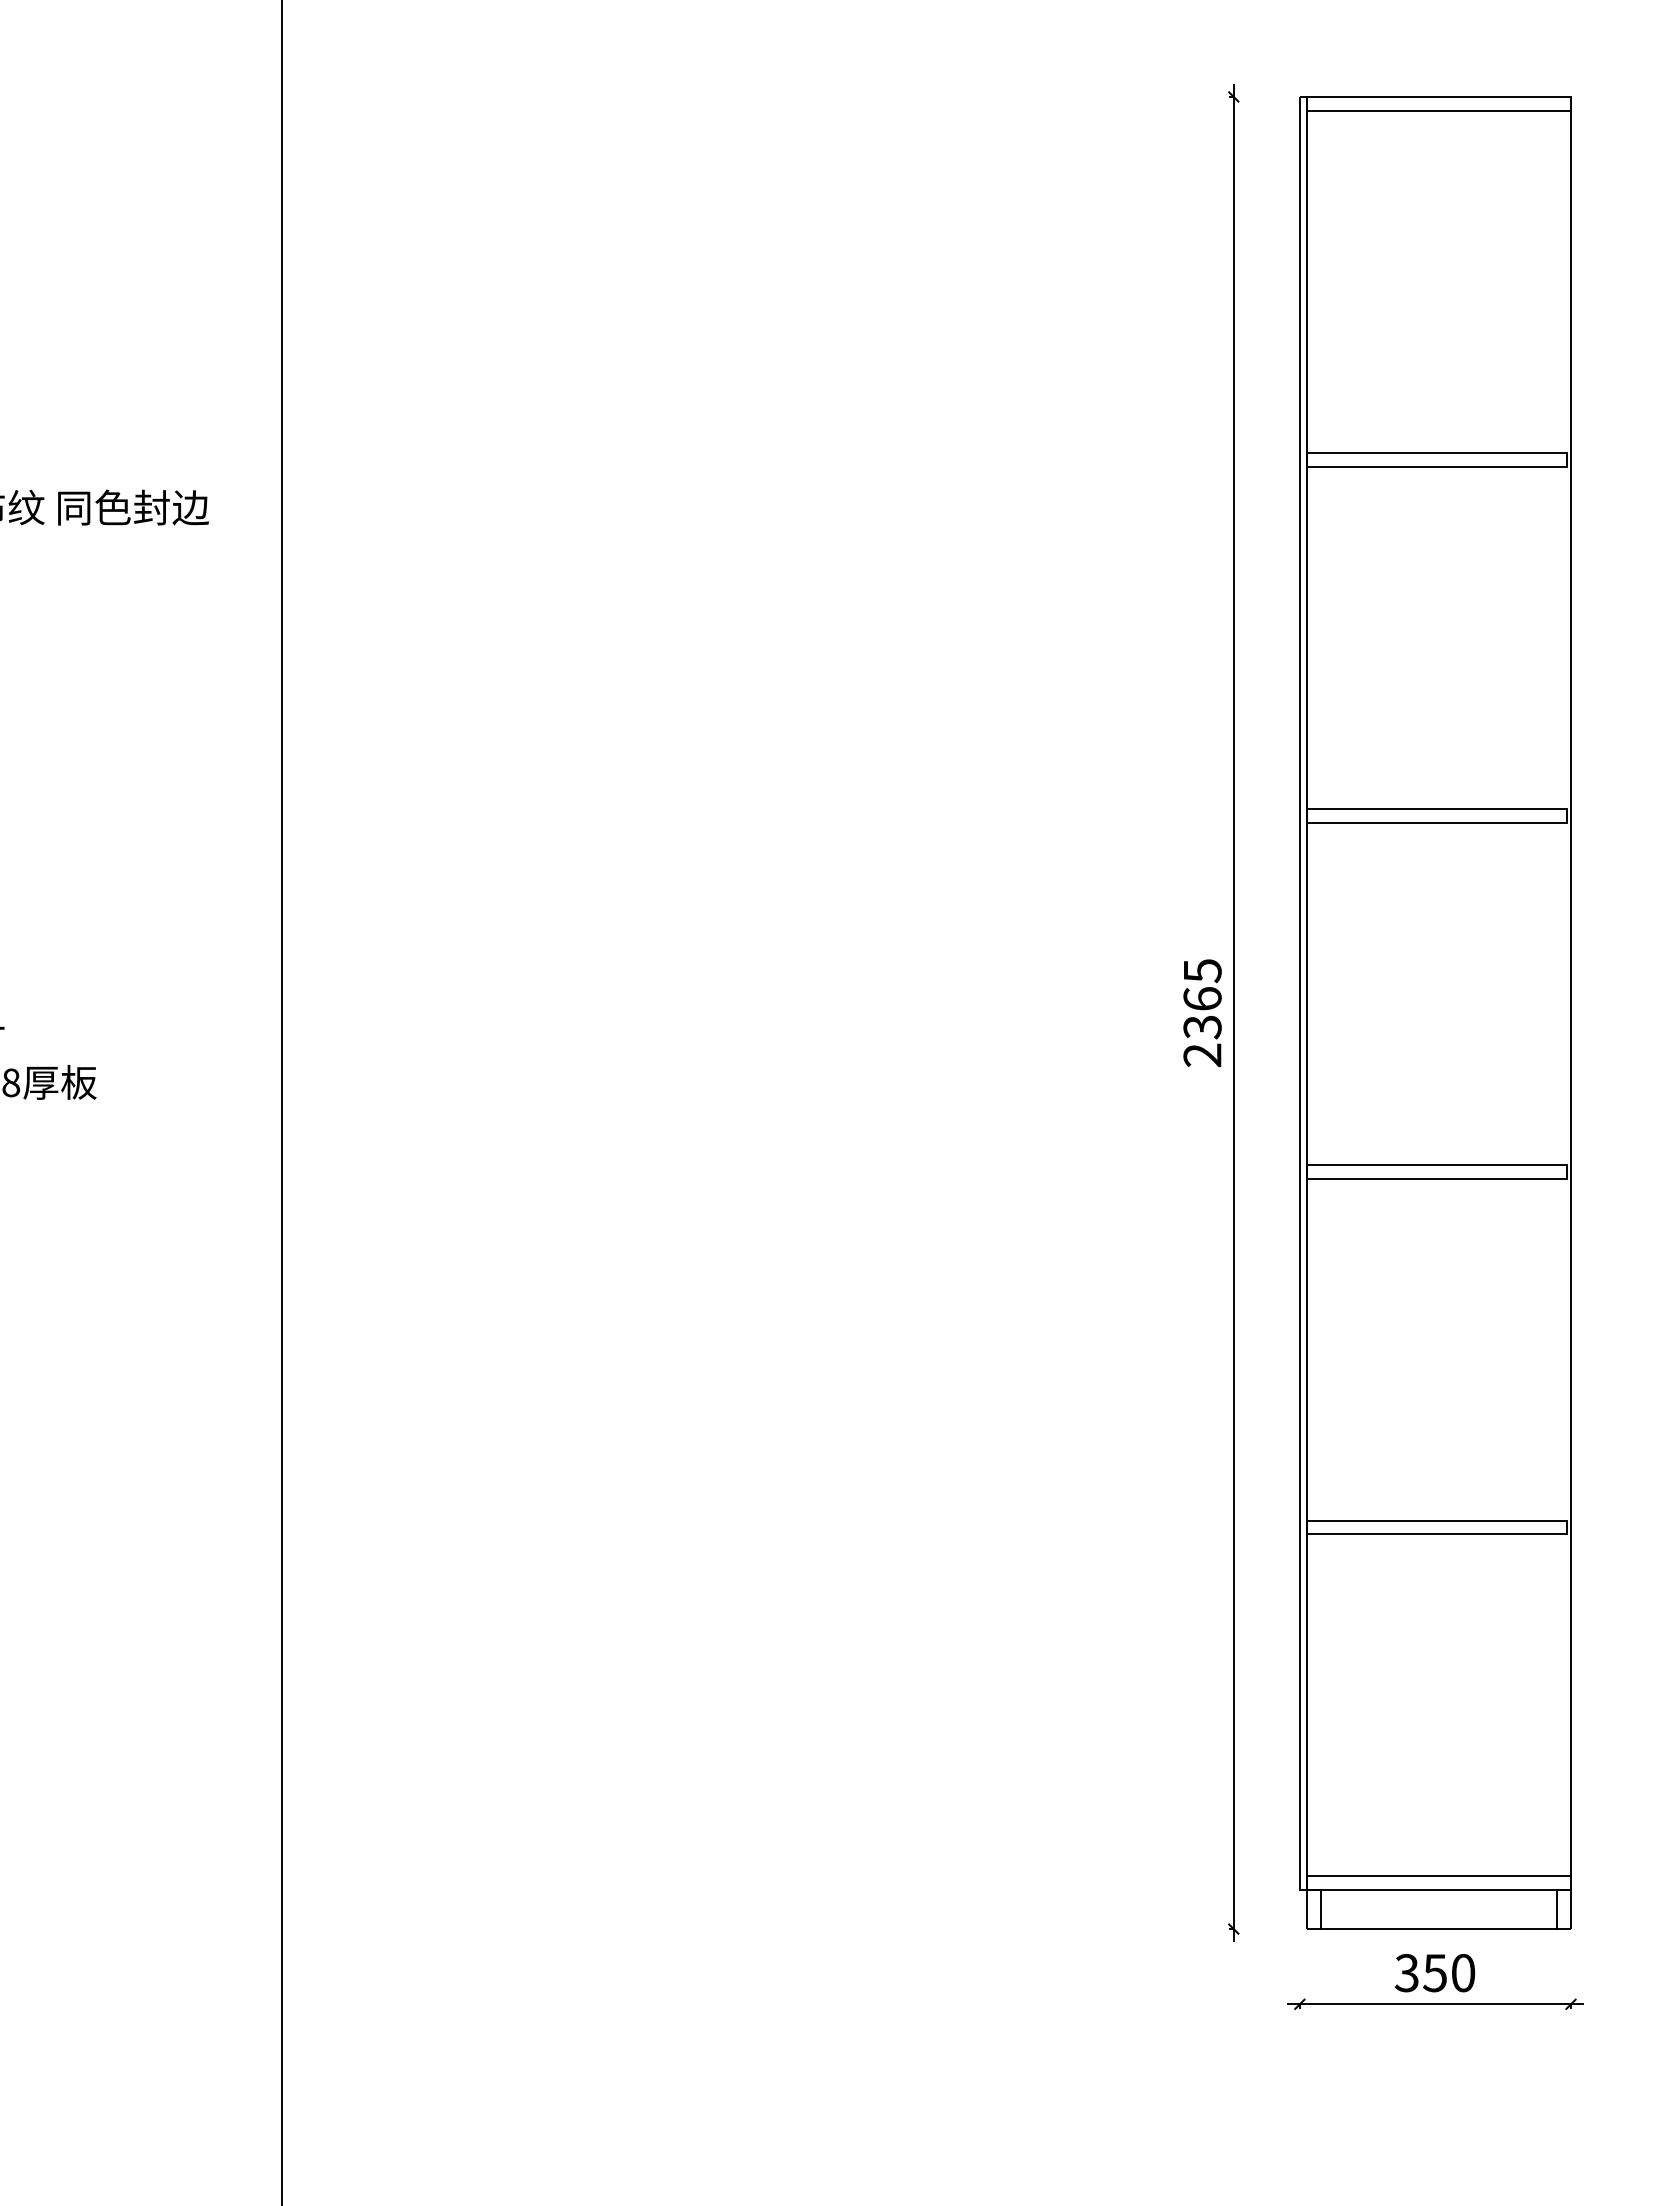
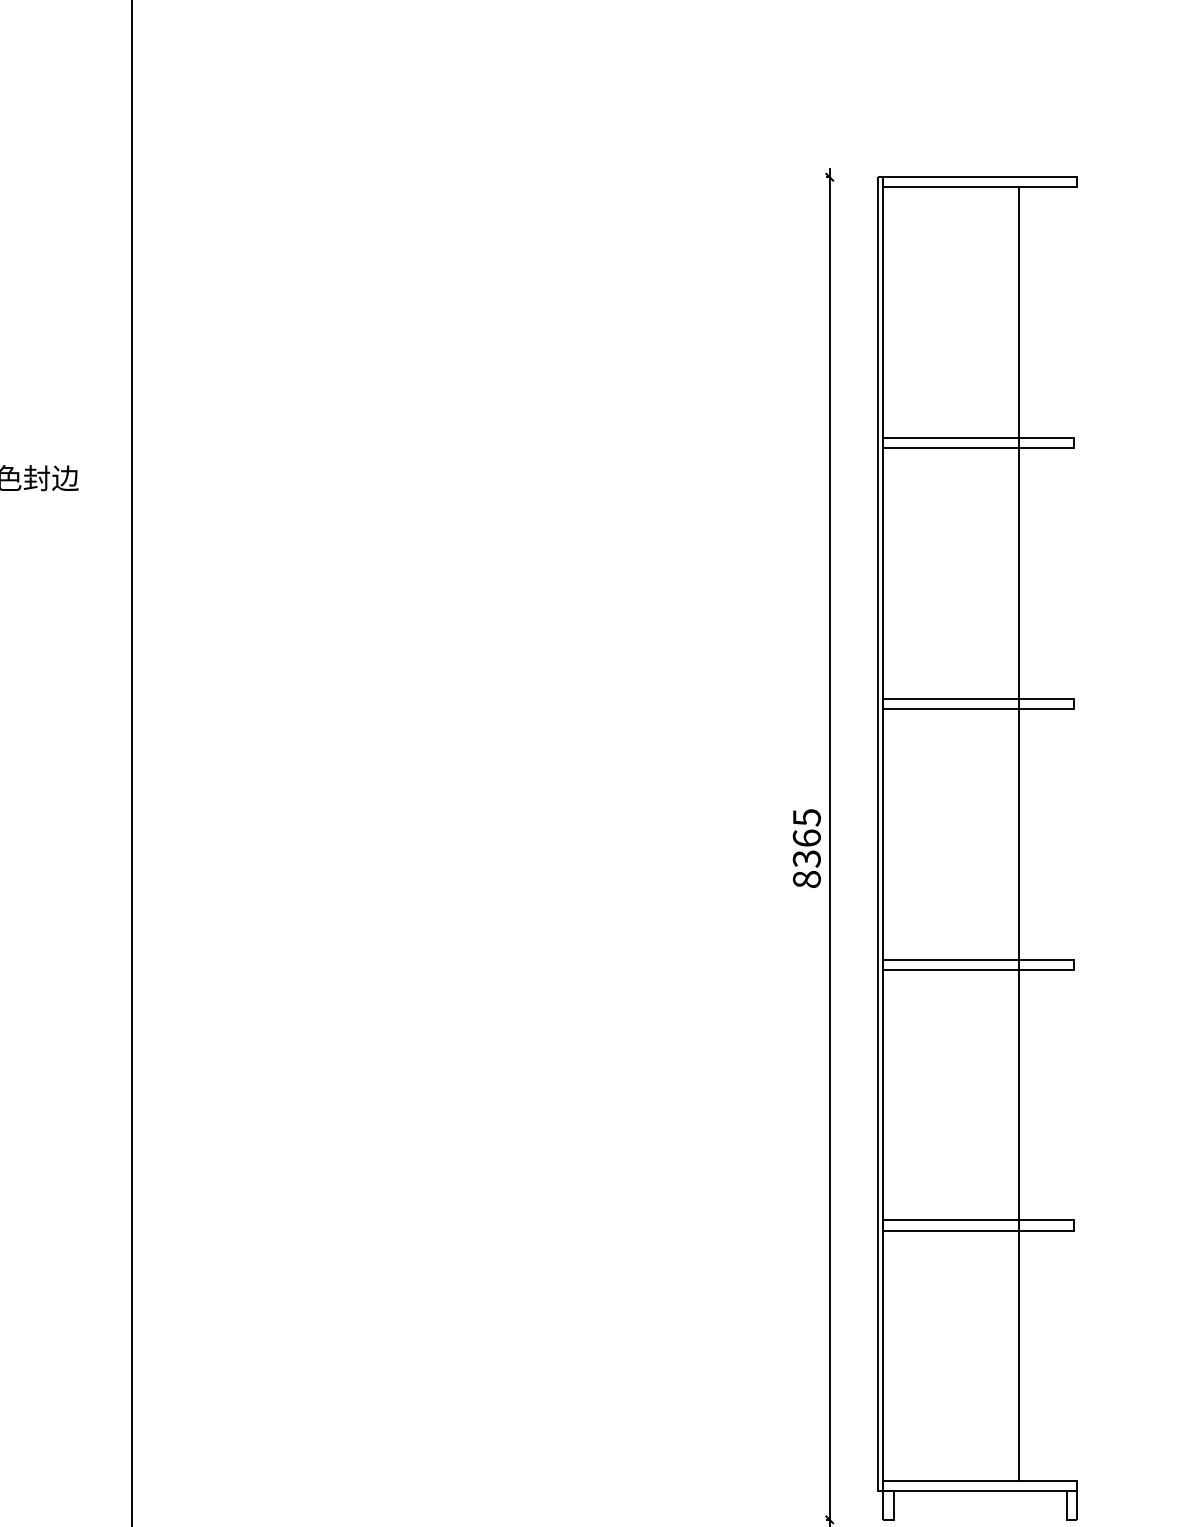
line: (1570, 993) -> (1018, 834), moved
text: (1202, 1055) -> (806, 879), 2365 -> 8365
line: (1438, 1929) -> (979, 1520), removed

